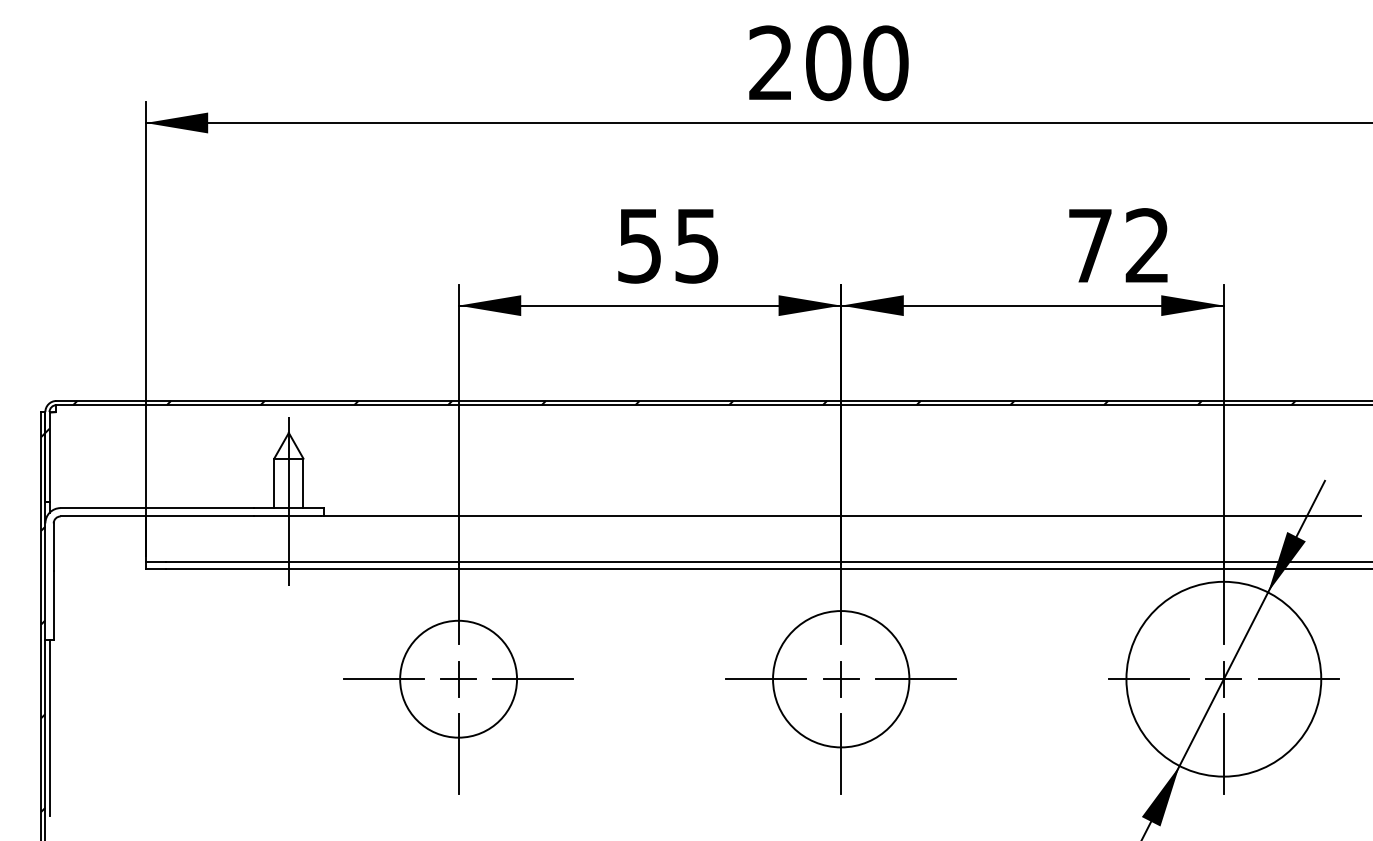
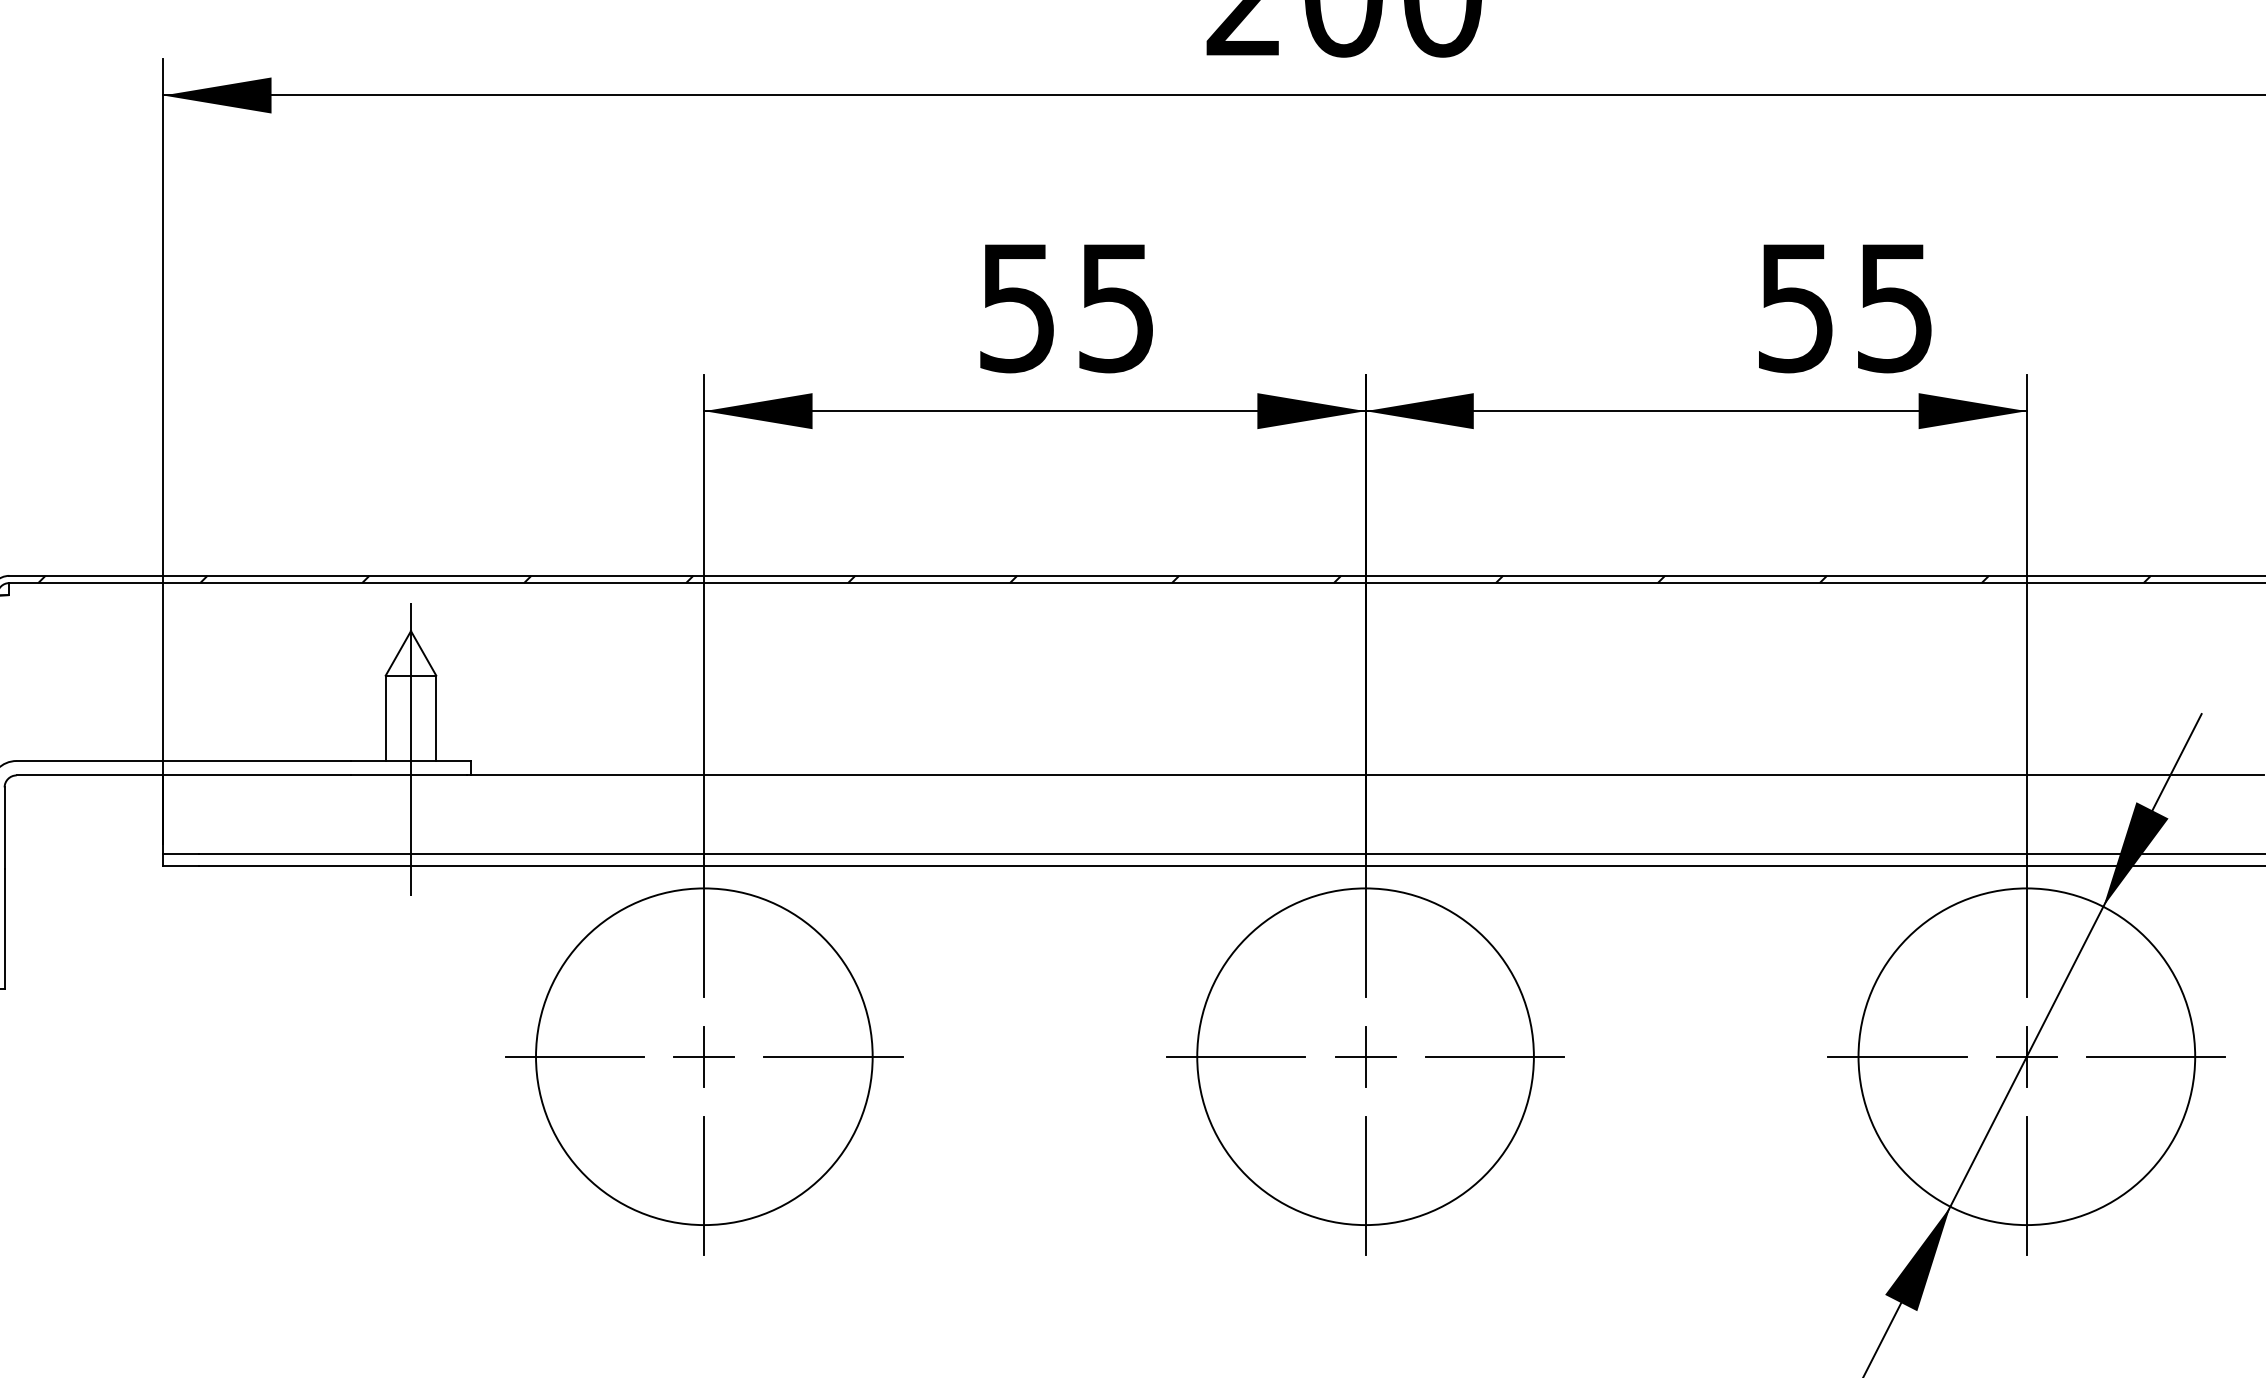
text: (1118, 245) -> (1844, 307), 72 -> 55
circle: (458, 678) -> (704, 1055), size x1.67
circle: (840, 678) -> (1364, 1055), size x1.43

